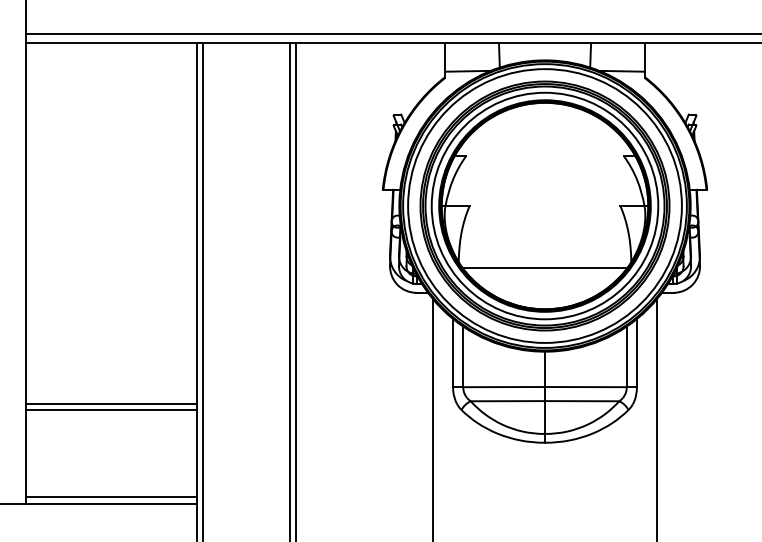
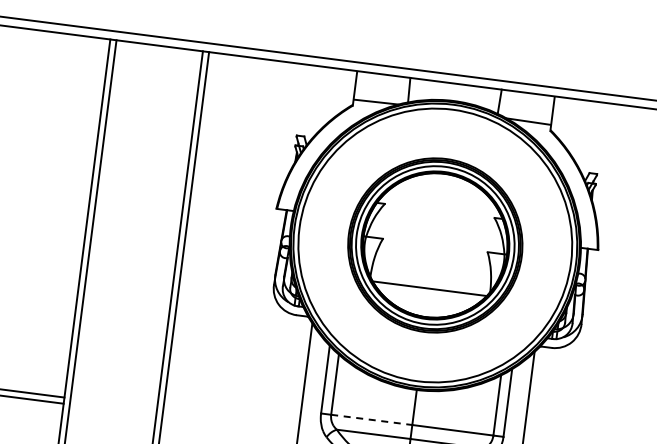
part: (544, 205) -> (434, 244), size x0.7
line: (504, 387) -> (372, 420), solid -> dashed

